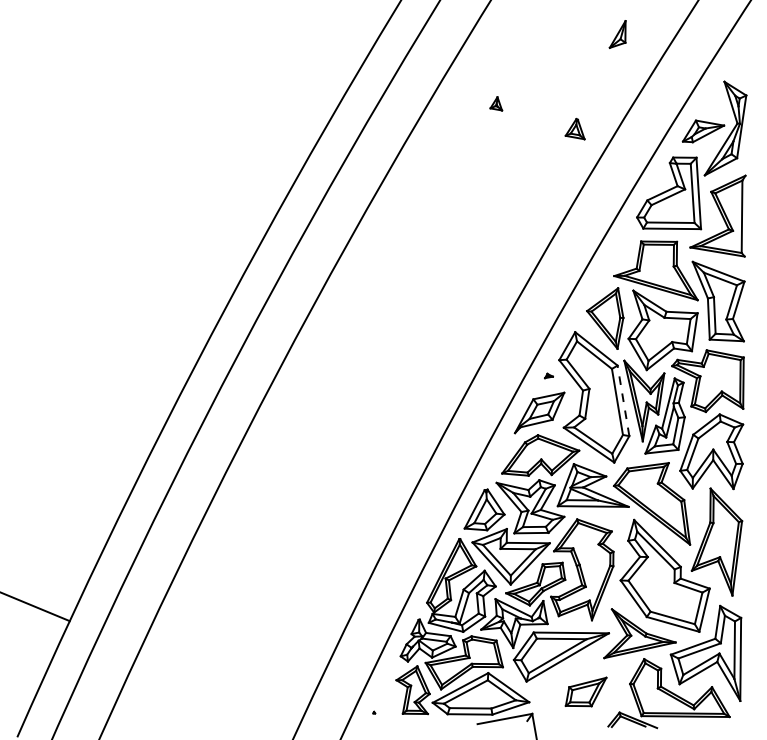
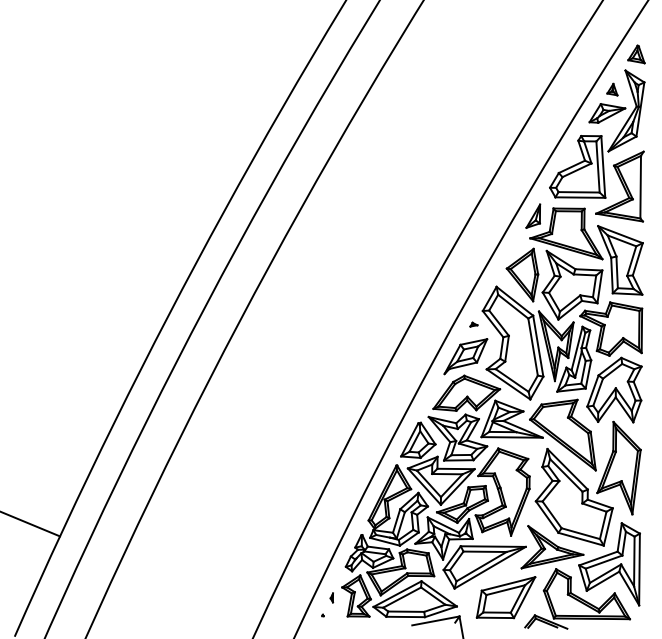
part: (617, 34) -> (533, 216), moved
part: (496, 103) -> (612, 89), moved
part: (574, 128) -> (635, 53), moved
line: (623, 400) -> (538, 345), dashed -> solid
part: (585, 691) -> (505, 597), size x1.67
part: (384, 692) -> (331, 598), added

